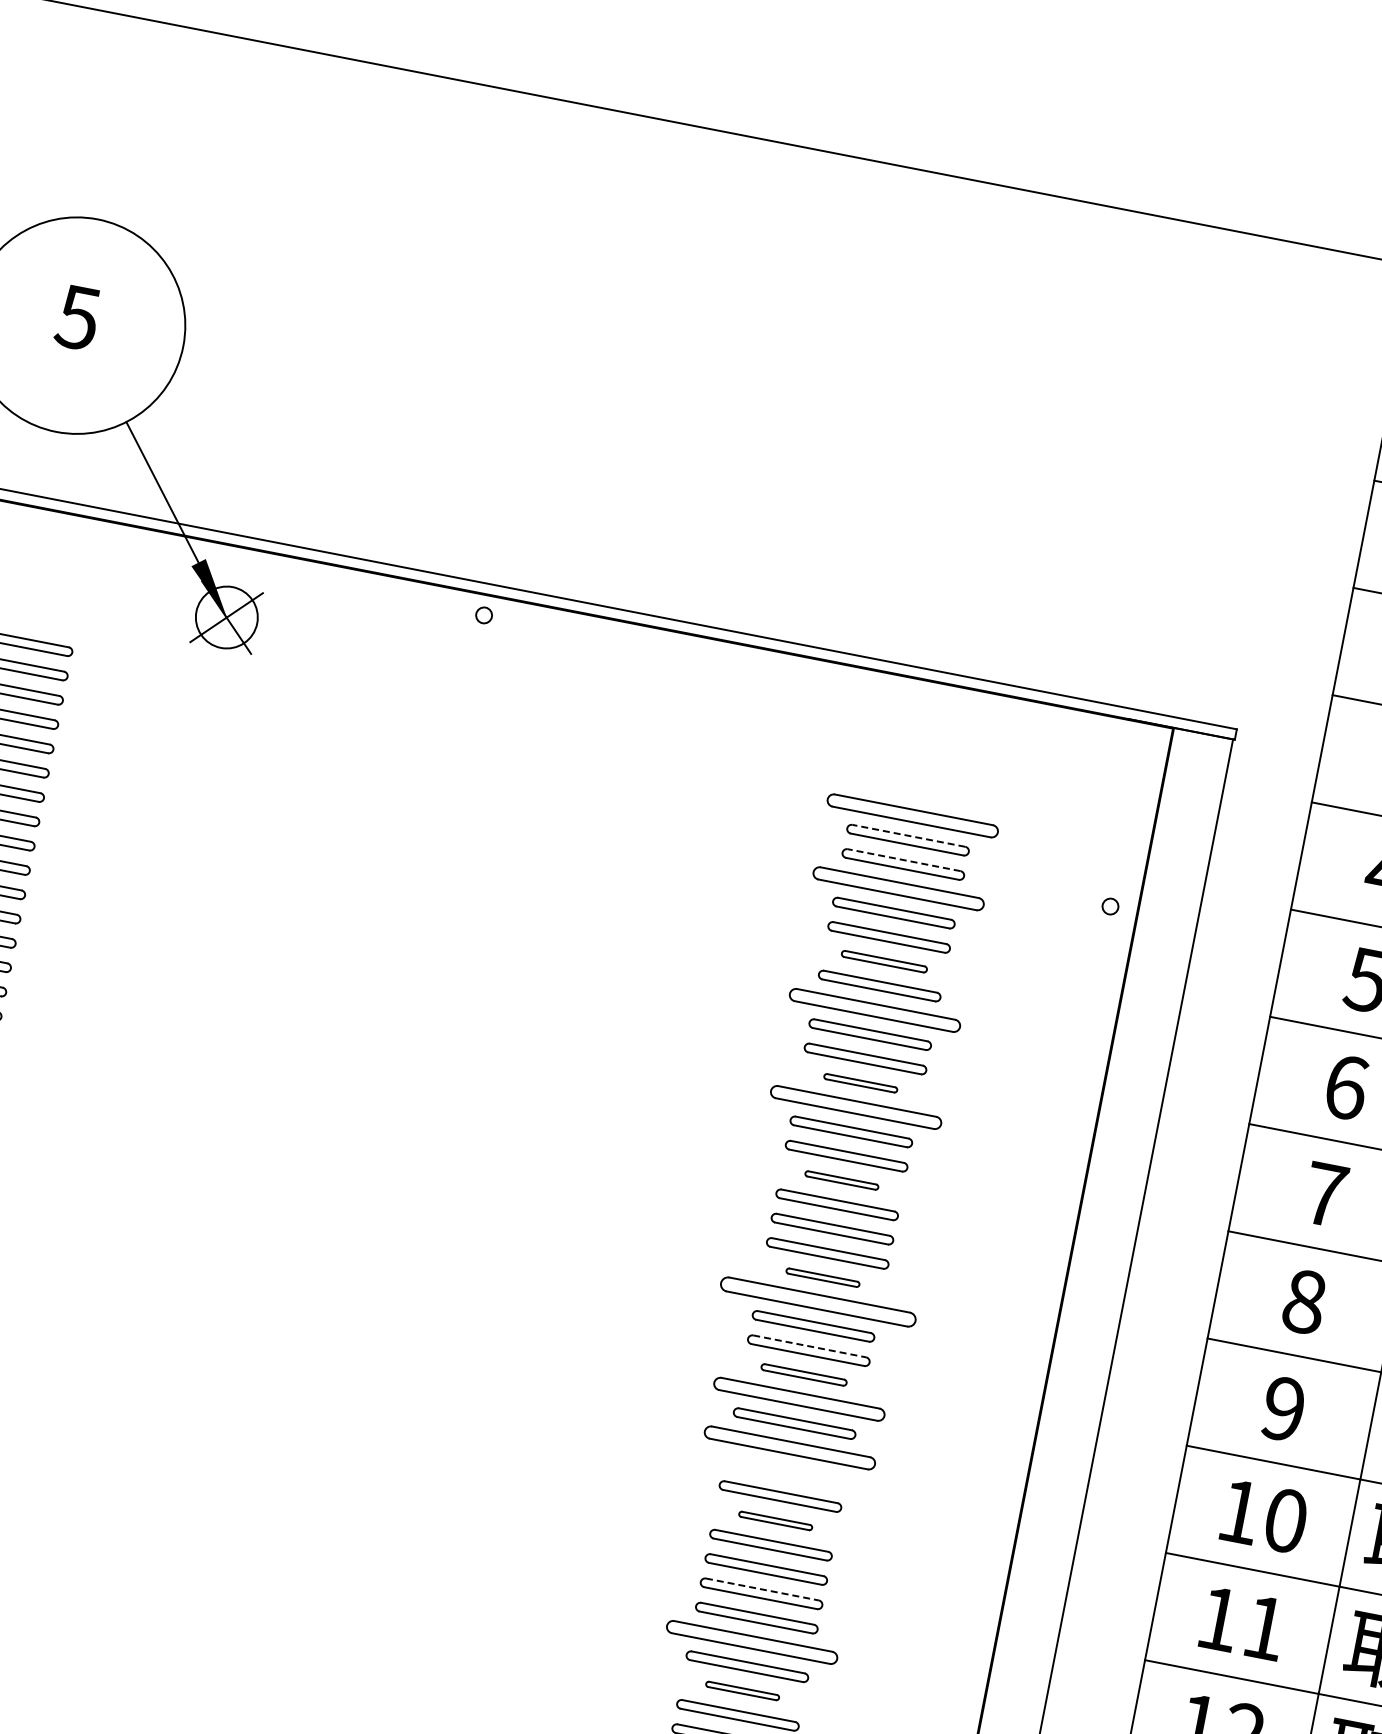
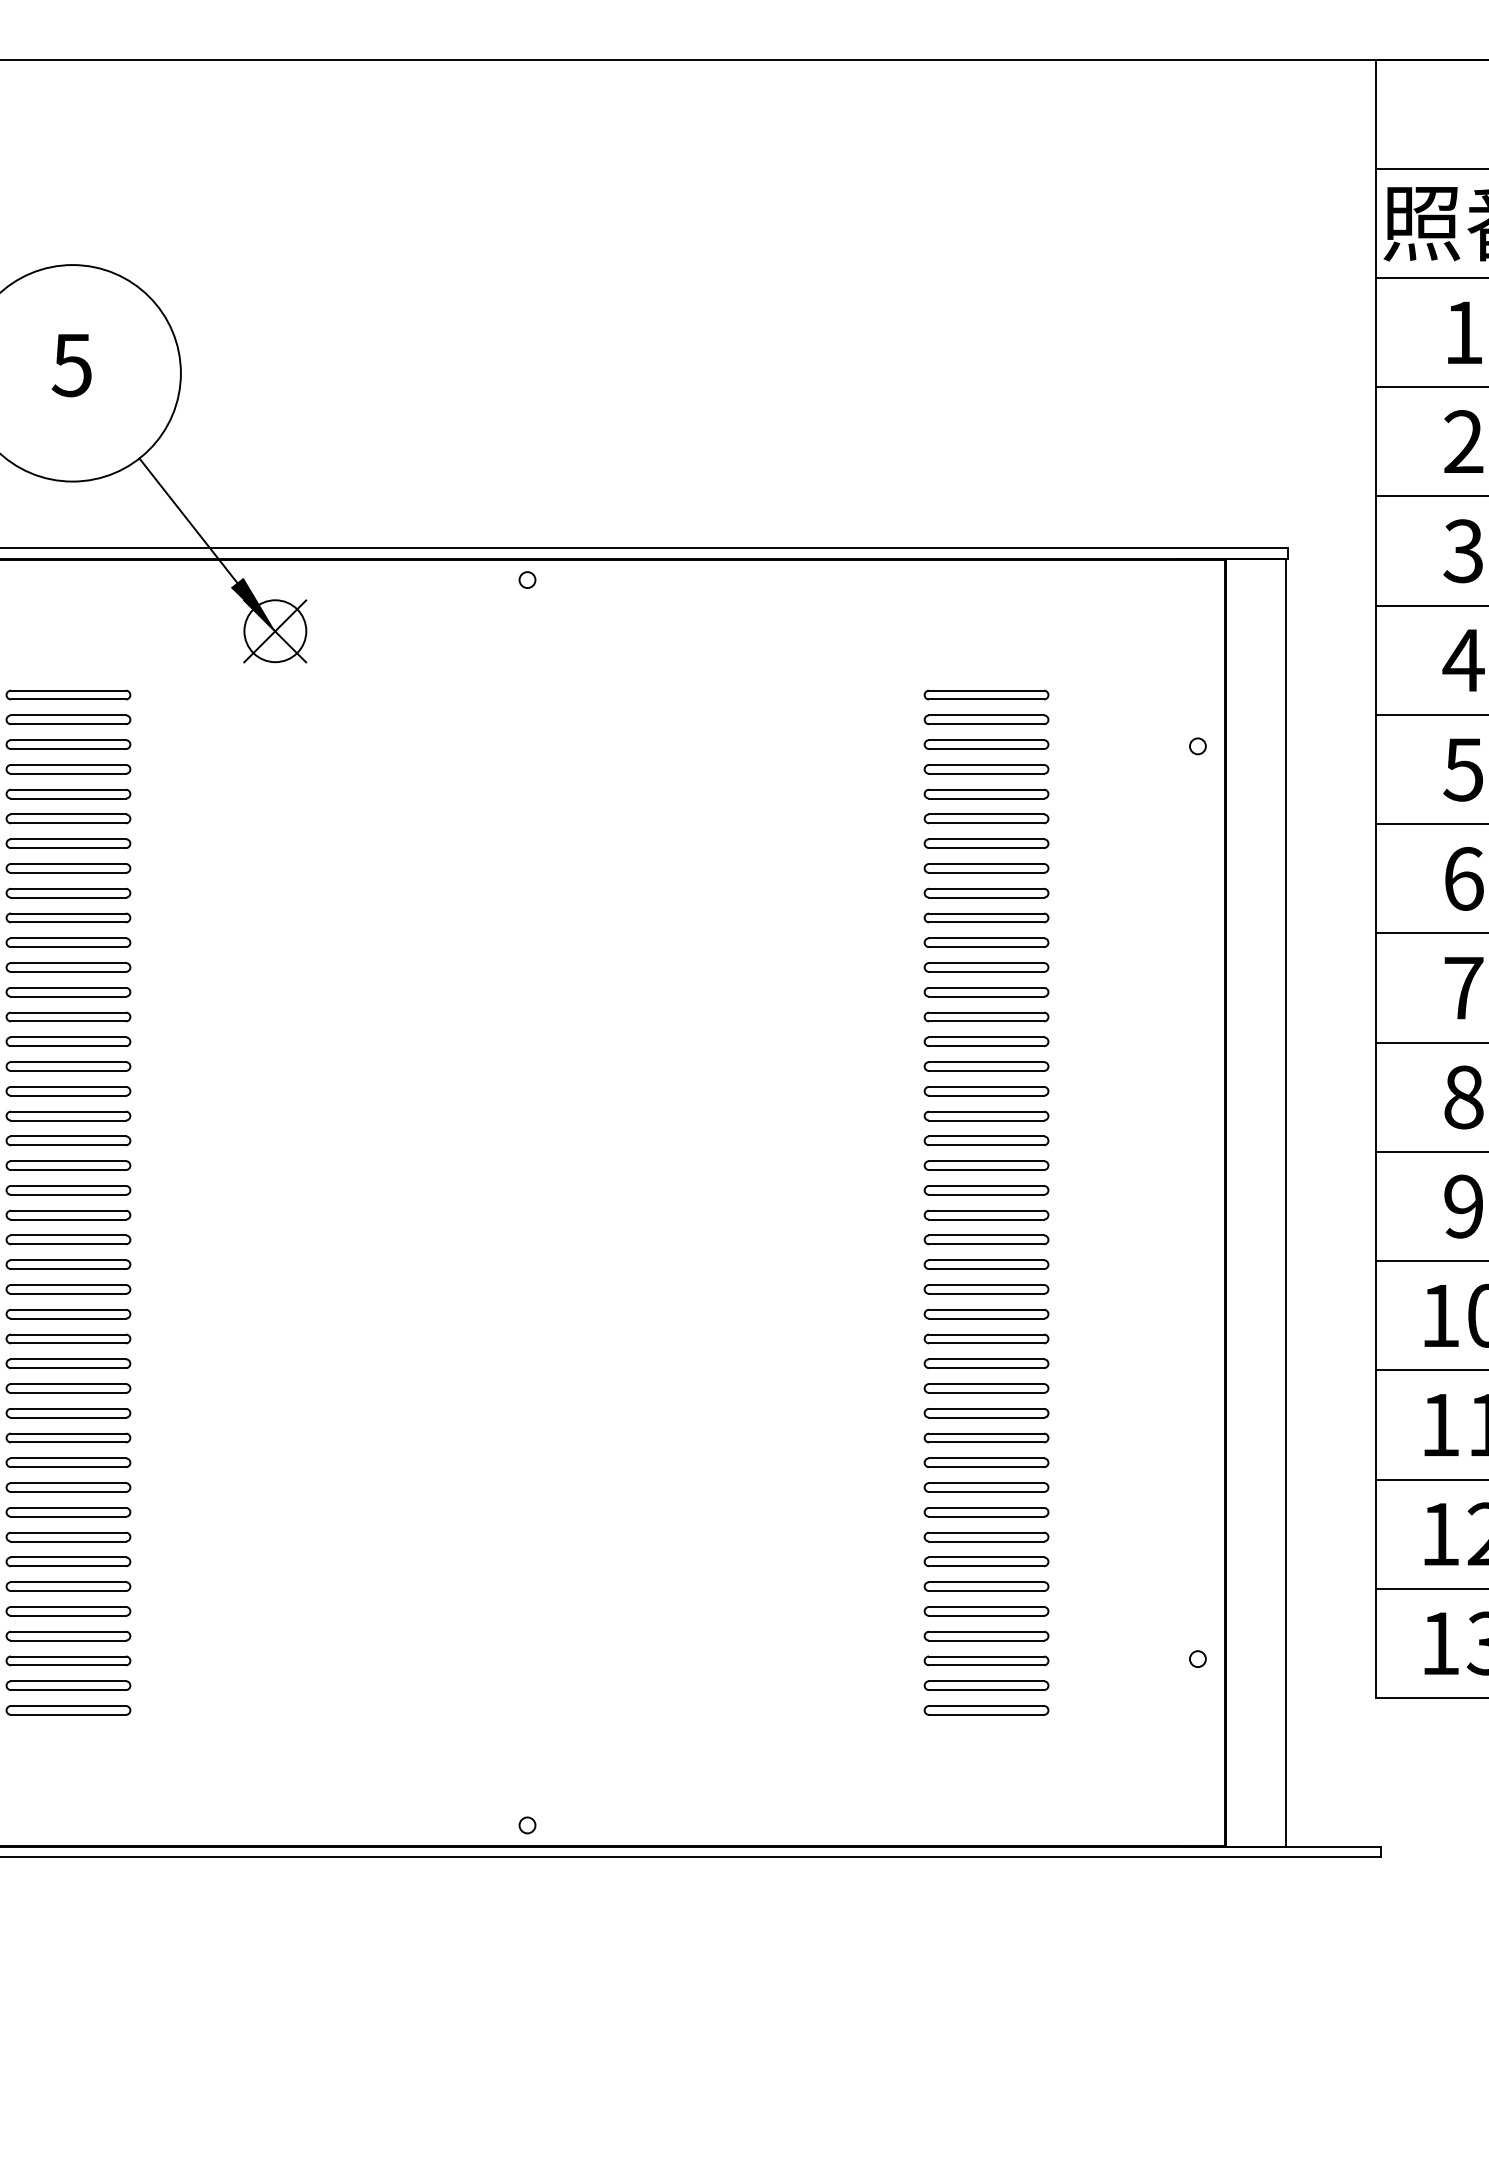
part: (912, 815) -> (986, 694), size x0.71
line: (908, 835) -> (986, 715), dashed -> solid
line: (904, 860) -> (986, 740), dashed -> solid
part: (898, 888) -> (986, 769), size x0.71
part: (884, 961) -> (986, 843), size x1.43
part: (875, 1009) -> (986, 892), size x0.71
part: (860, 1083) -> (986, 967), size x1.67
part: (855, 1107) -> (986, 992), size x0.71
part: (841, 1180) -> (986, 1066), size x1.67
part: (822, 1277) -> (986, 1165), size x1.67
part: (818, 1302) -> (986, 1190), size x0.62
line: (810, 1346) -> (987, 1235), dashed -> solid
part: (804, 1374) -> (986, 1264), size x1.43
part: (799, 1399) -> (986, 1289), size x0.71
part: (789, 1447) -> (986, 1338), size x0.71
part: (785, 1472) -> (986, 1363), added
part: (775, 1521) -> (986, 1413), size x1.67
line: (763, 1590) -> (987, 1483), dashed -> solid
part: (752, 1641) -> (986, 1536), size x0.71
part: (742, 1690) -> (986, 1586), size x1.67

